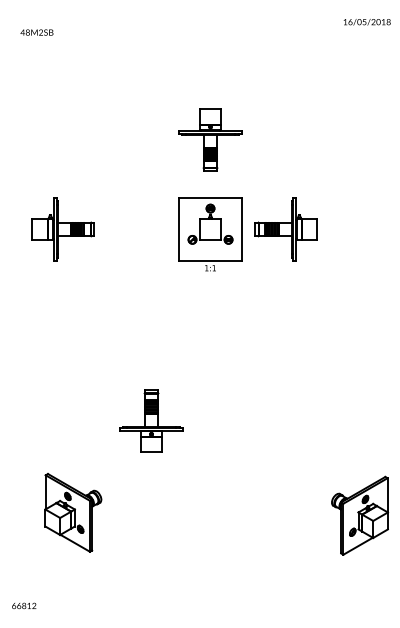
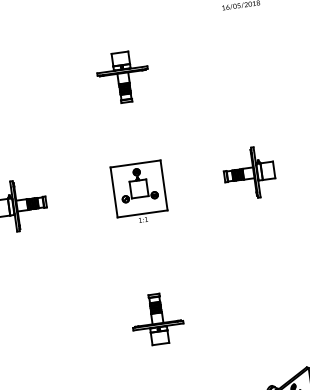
part: (210, 139) -> (123, 76), moved
part: (285, 229) -> (248, 173), moved
part: (151, 420) -> (157, 318), moved

